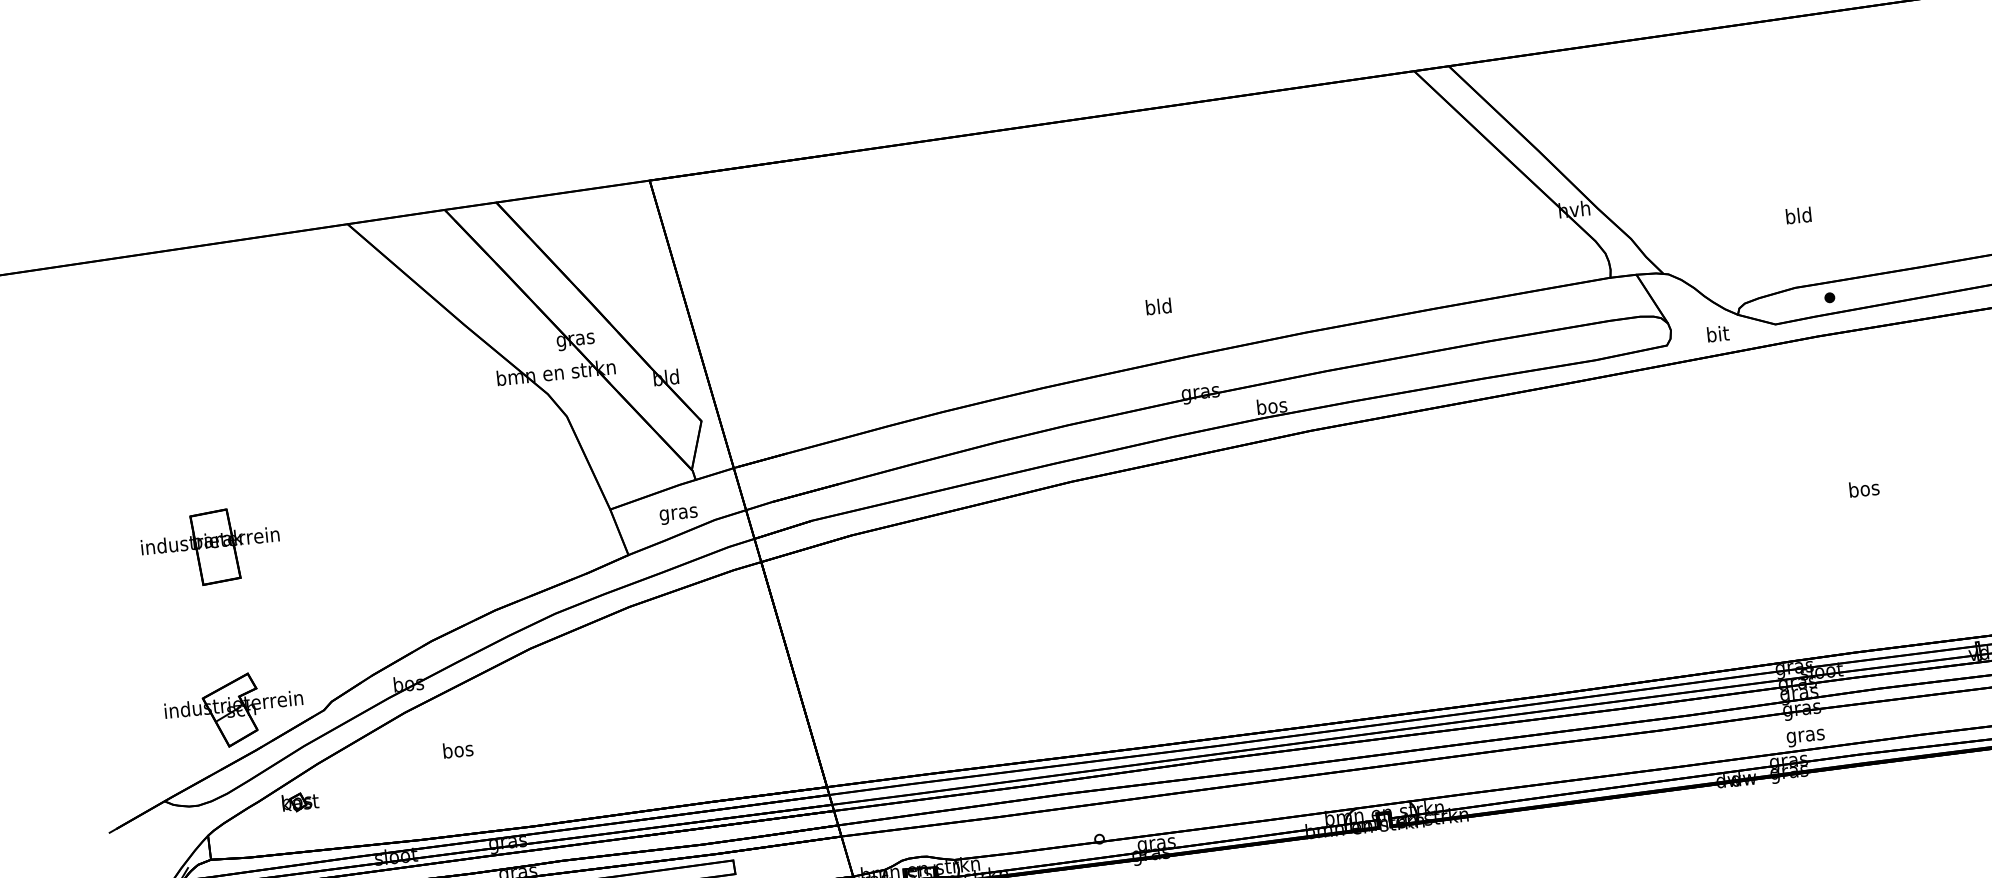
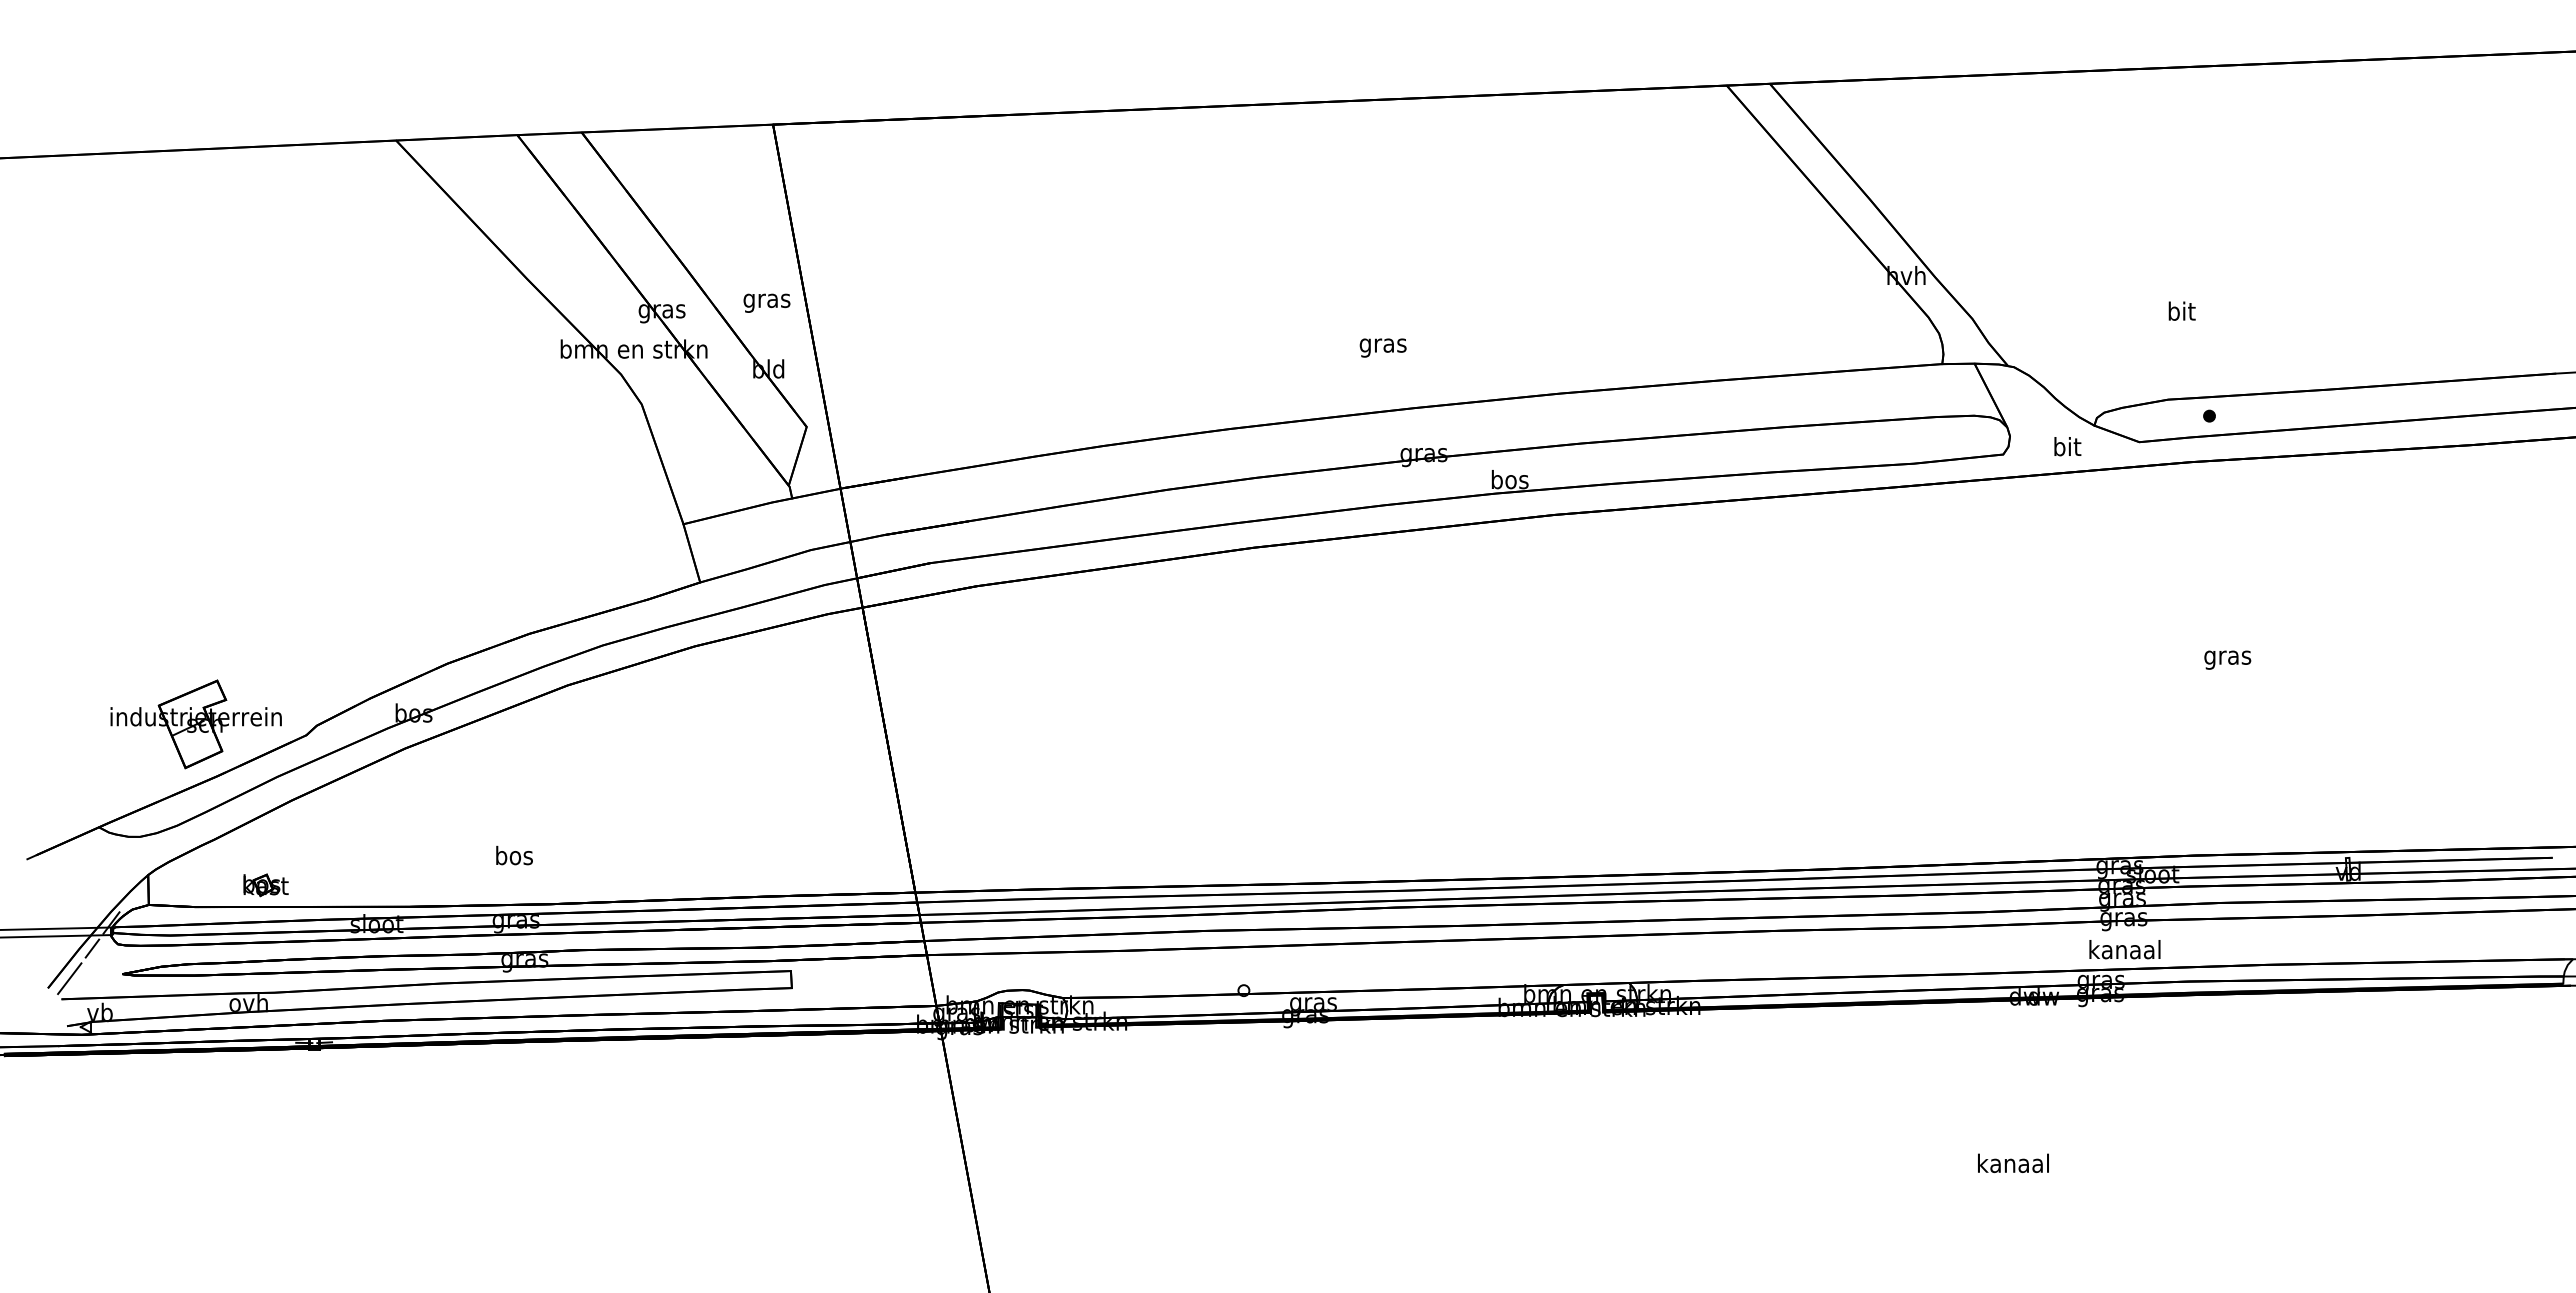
text: (1798, 215) -> (2181, 310), bld -> bit
text: (1158, 308) -> (1382, 345), bld -> gras
text: (1864, 490) -> (2227, 657), bos -> gras
text: (678, 515) -> (766, 302), moved
part: (210, 547) -> (187, 521), removed
text: (1805, 736) -> (2124, 952), gras -> kanaal
text: (458, 749) -> (514, 855), moved
part: (300, 802) -> (265, 885), moved

